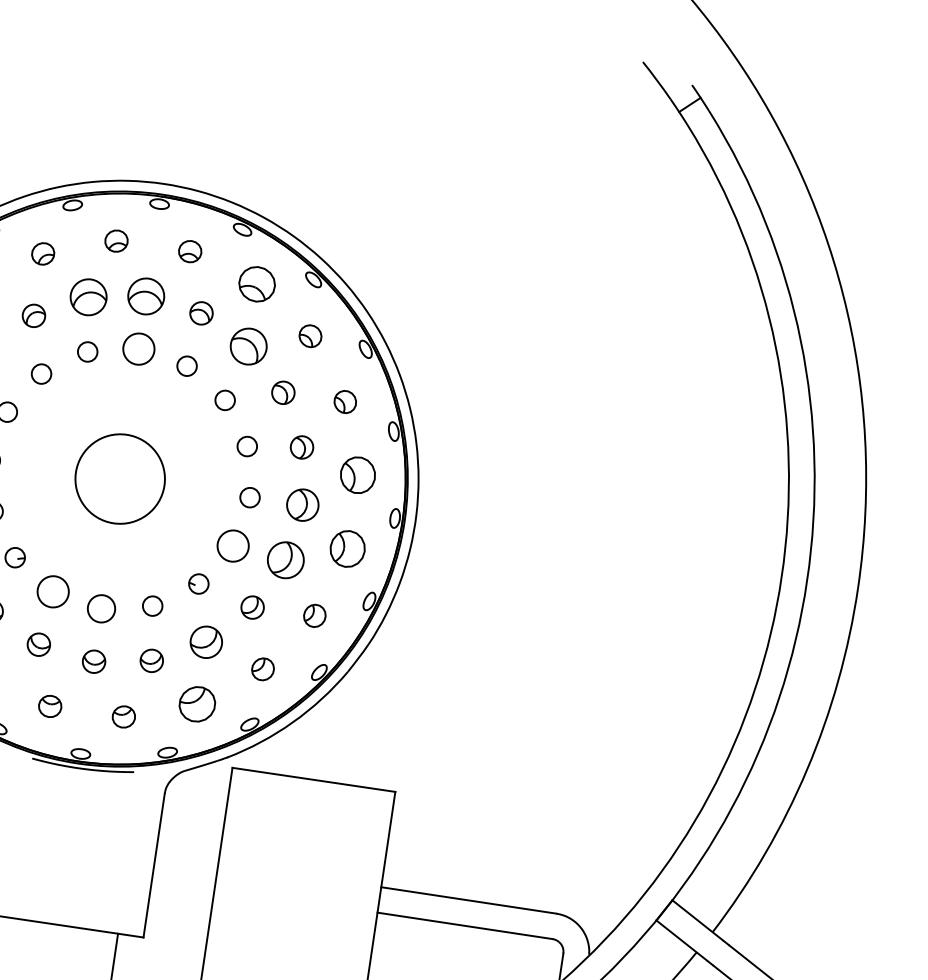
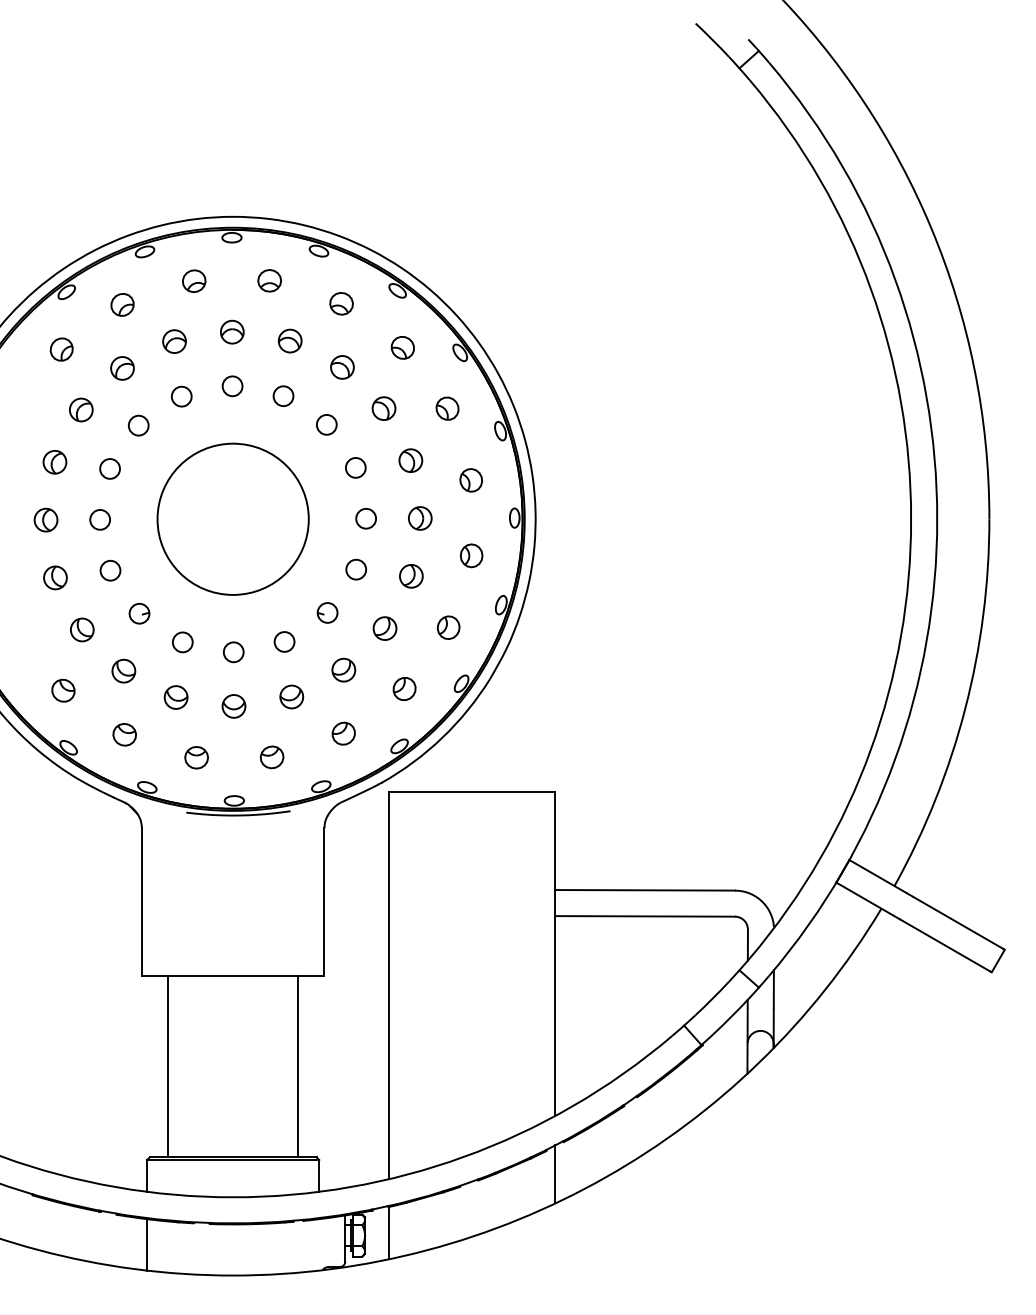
part: (257, 284) -> (341, 303), size x0.62
part: (146, 295) -> (232, 331), size x0.62
part: (88, 297) -> (174, 341), size x0.62
part: (248, 346) -> (342, 367), size x0.62
circle: (138, 349) -> (232, 386), size x0.62
part: (358, 475) -> (471, 480), size x0.62
circle: (119, 478) -> (232, 518), size x1.67
part: (303, 505) -> (420, 518), size x0.71
circle: (232, 545) -> (355, 569), size x0.62
part: (347, 548) -> (471, 555), size x0.62
part: (285, 560) -> (411, 576), size x0.62
circle: (53, 591) -> (182, 642), size x0.62
circle: (101, 609) -> (233, 652), size x0.71
part: (206, 641) -> (343, 669), size x0.71
part: (197, 703) -> (343, 733), size x0.62

